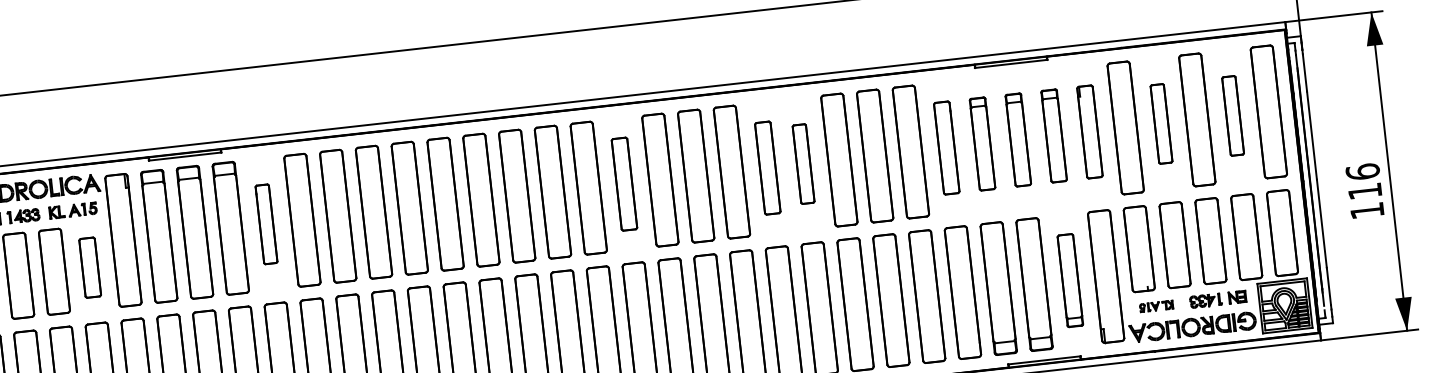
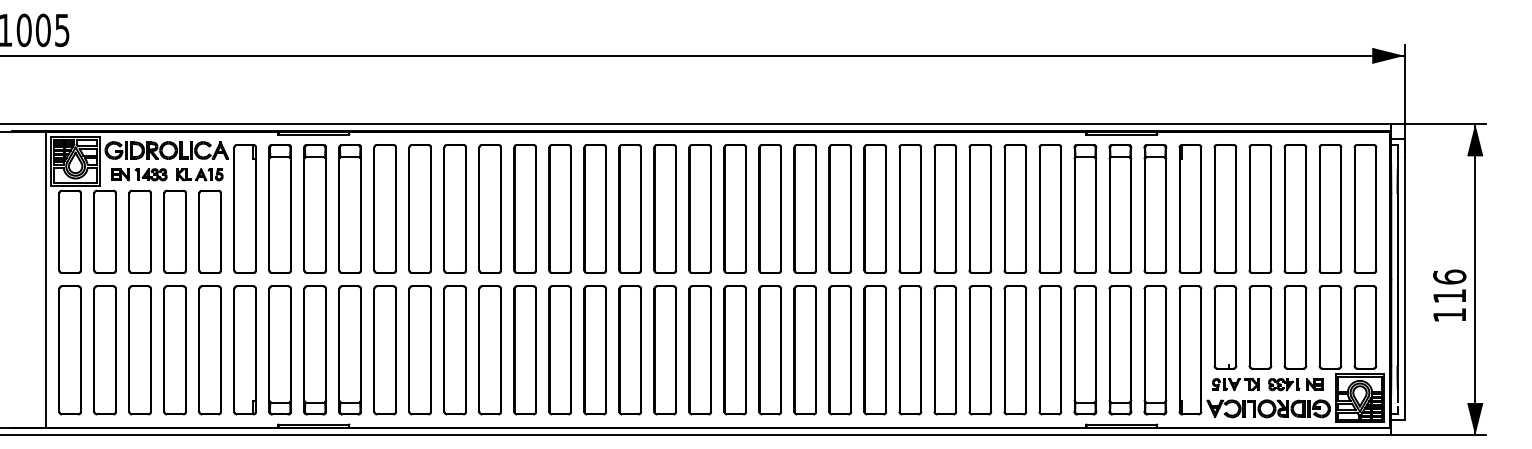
part: (1233, 115) -> (1330, 208), size x1.67
part: (1161, 123) -> (1260, 208), size x1.67
part: (1089, 131) -> (1190, 208), size x1.43
part: (1054, 135) -> (1155, 208), size x1.43
part: (1018, 139) -> (1120, 208), size x1.43
part: (982, 143) -> (1085, 208), size x1.43
part: (946, 147) -> (1050, 208), size x1.43
part: (803, 163) -> (910, 208), size x1.67
part: (767, 167) -> (875, 208), size x1.43
part: (623, 183) -> (734, 208), size x1.43
part: (265, 223) -> (384, 208), size x1.67
part: (89, 267) -> (209, 231), size x1.43
part: (1070, 280) -> (1155, 350), size x1.43
part: (1156, 306) -> (1235, 384), size x1.43

